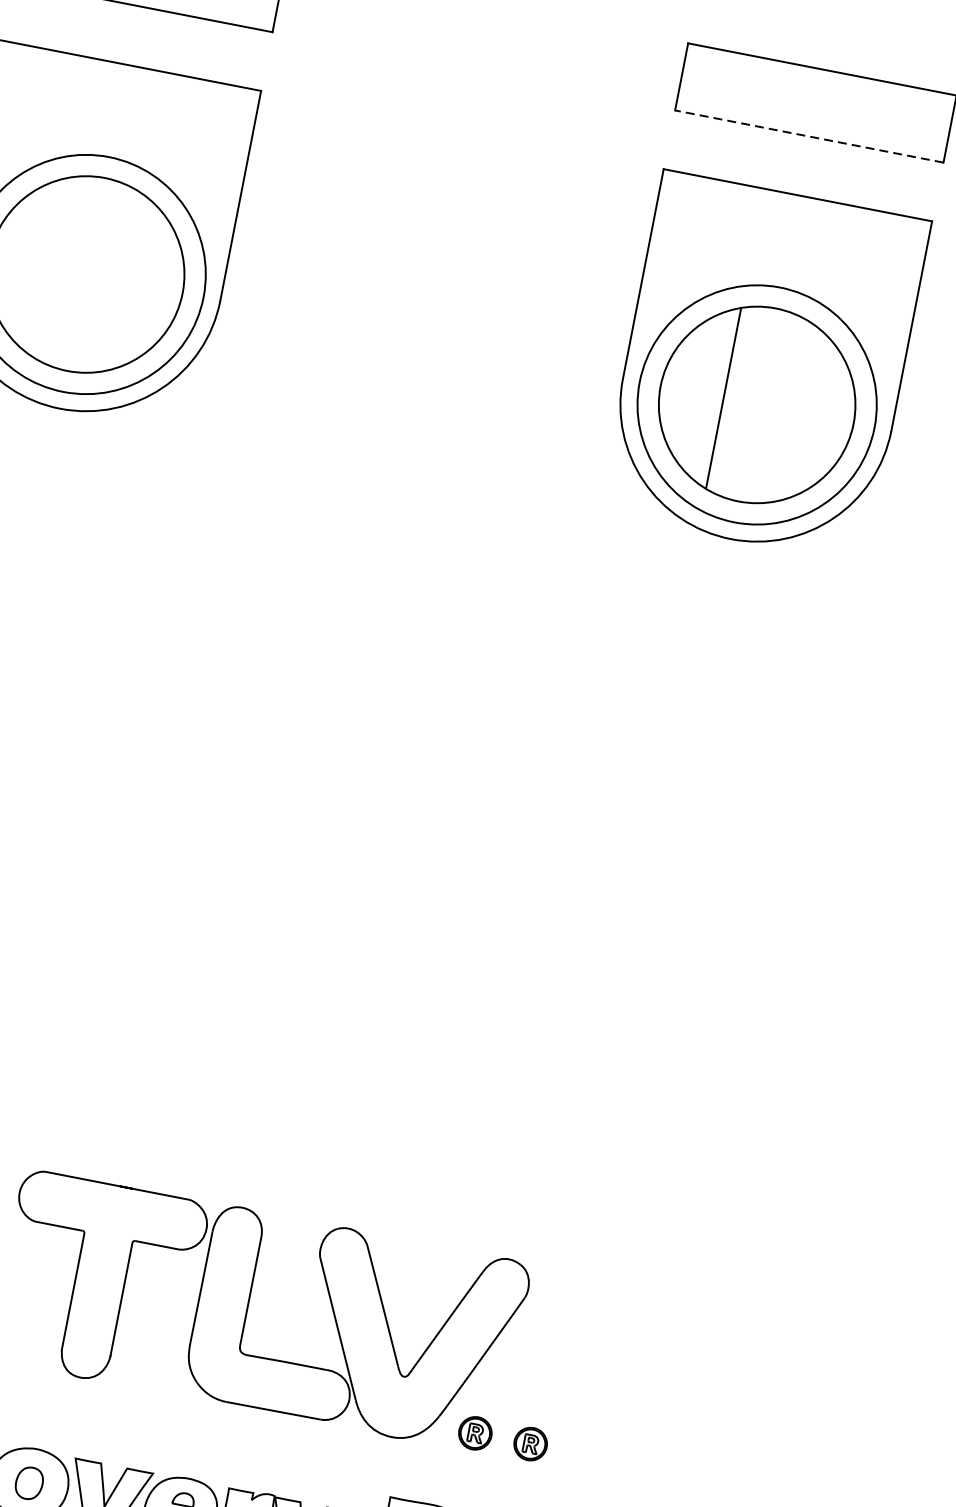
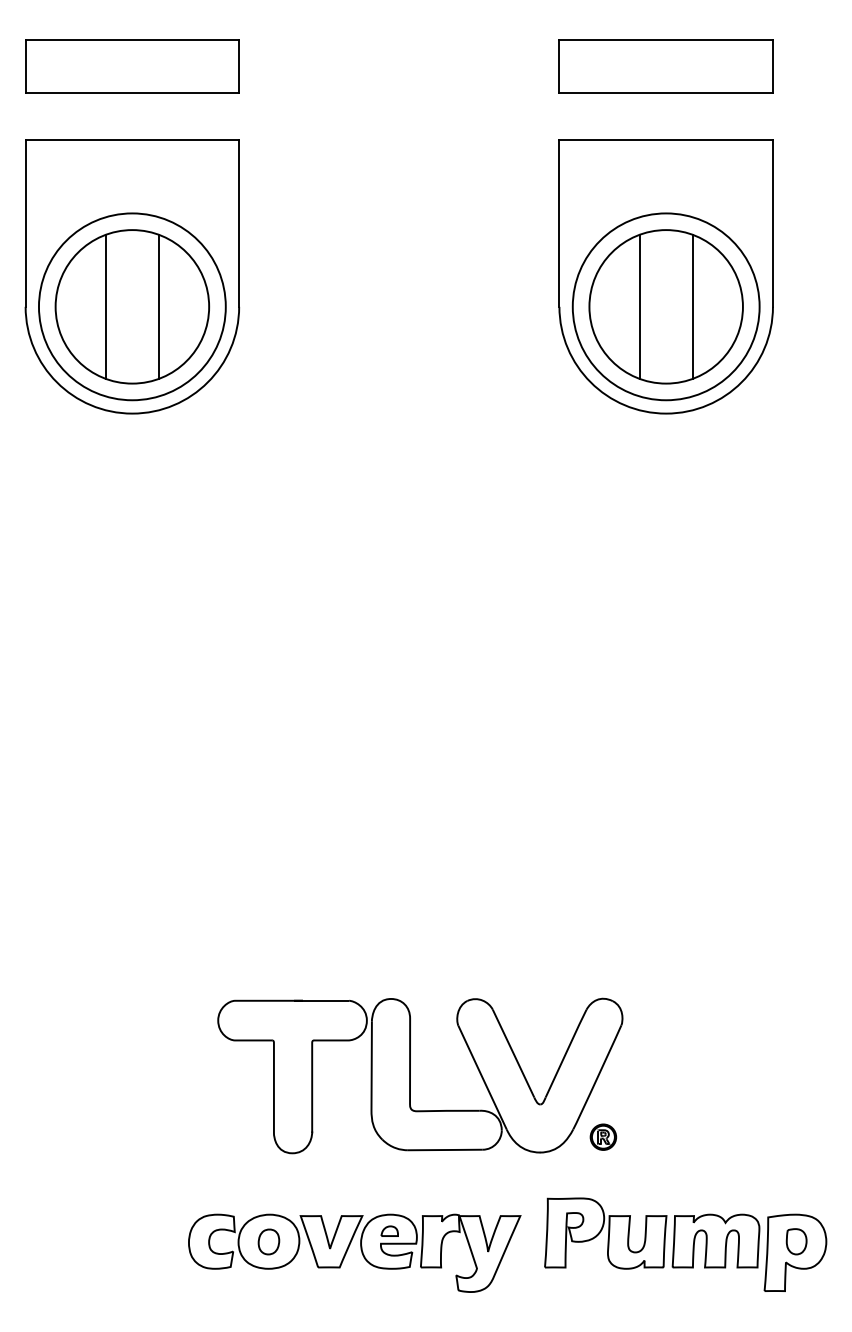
line: (809, 136) -> (666, 93), dashed -> solid
line: (52, 267) -> (105, 306), added
line: (120, 280) -> (159, 306), added
line: (790, 410) -> (692, 306), added
part: (530, 1443) -> (647, 1136), removed

